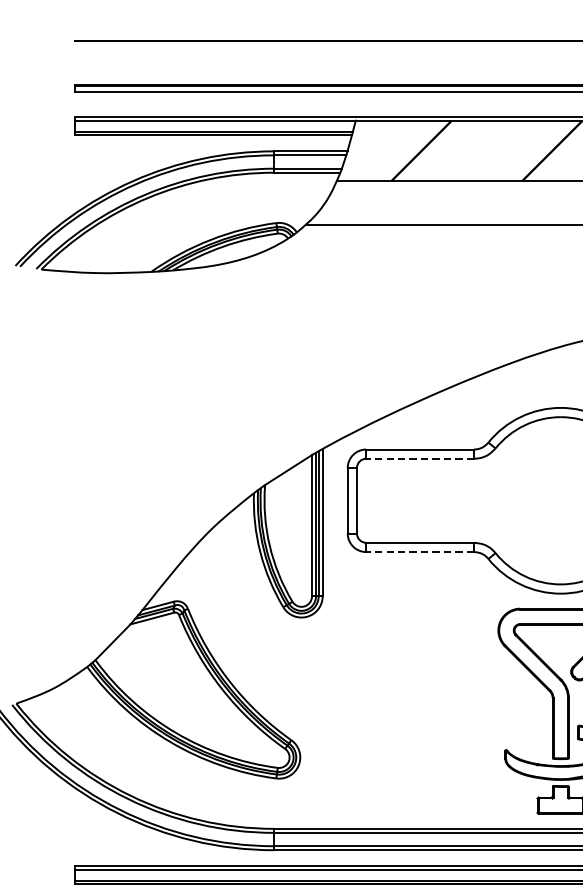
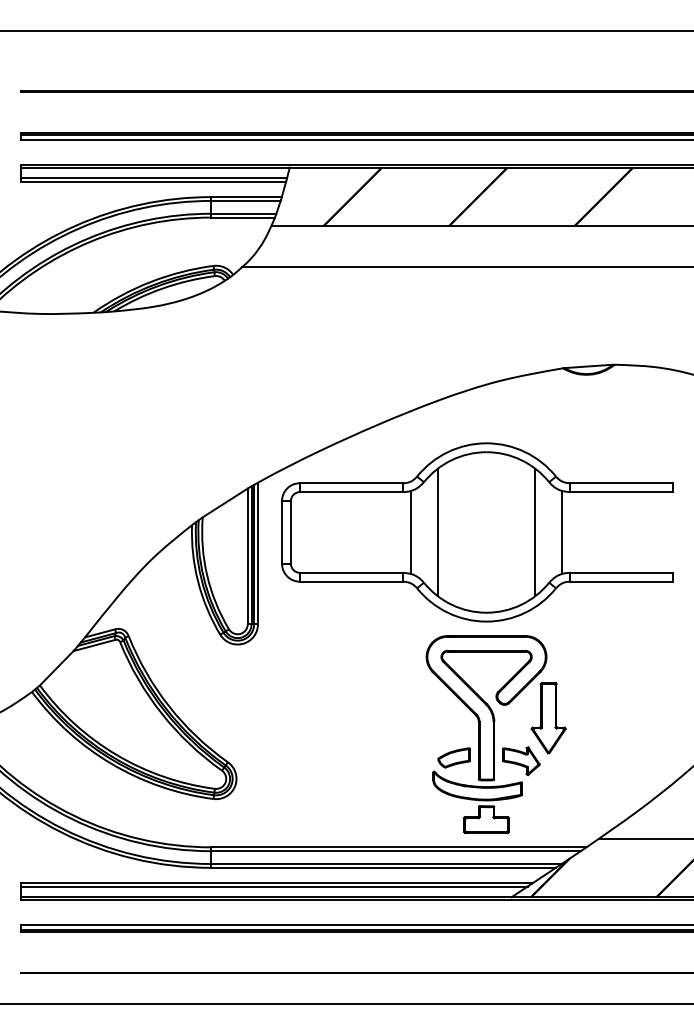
line: (420, 459) -> (351, 492), dashed -> solid
line: (482, 500) -> (411, 532), added
line: (509, 500) -> (437, 532), added
line: (420, 551) -> (351, 581), dashed -> solid
part: (526, 735) -> (453, 757), added

